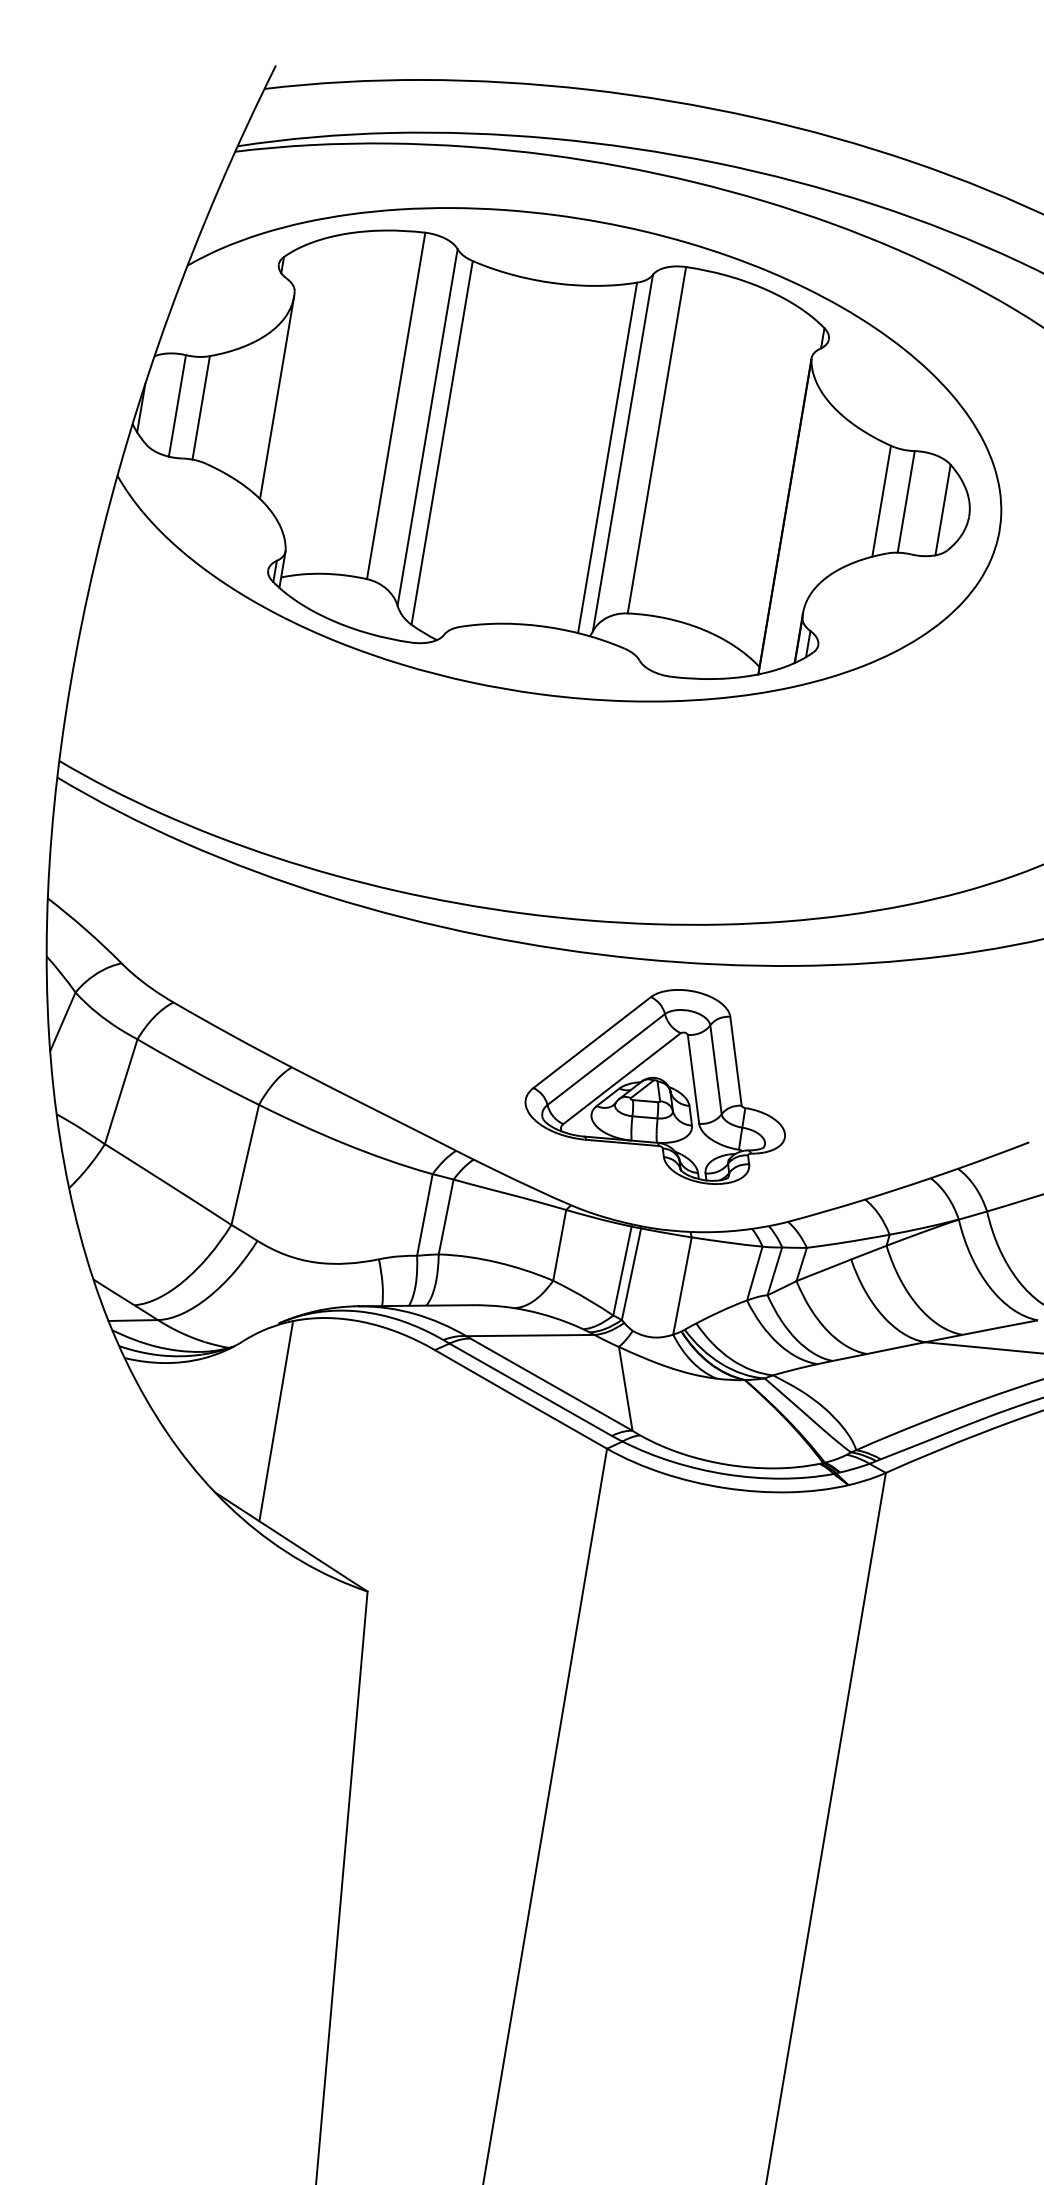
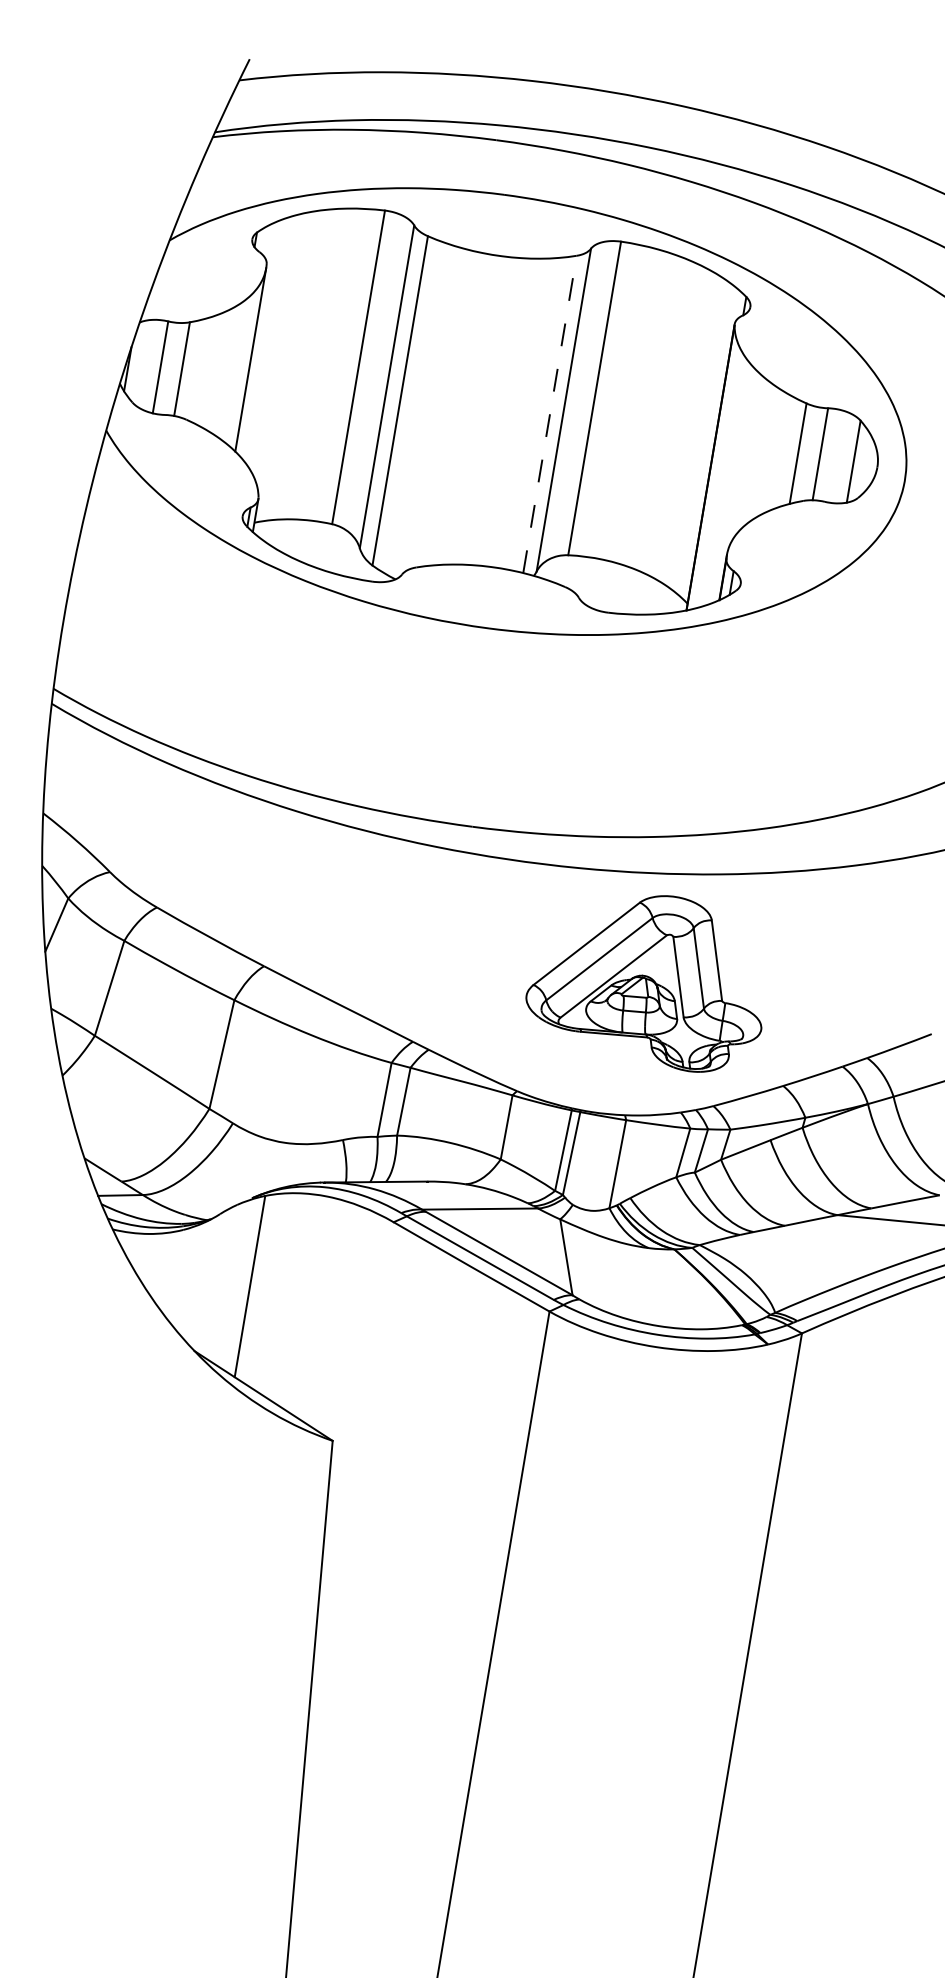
line: (607, 457) -> (549, 414), solid -> dashed
part: (654, 1086) -> (643, 983), moved

